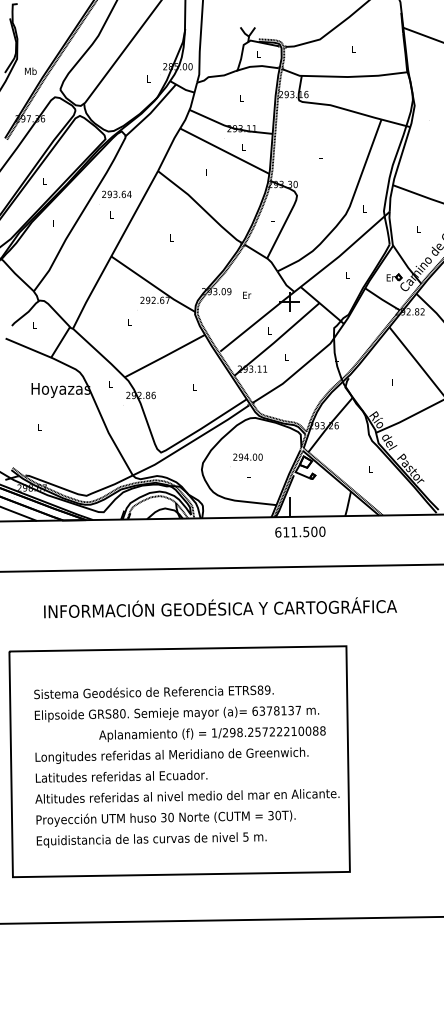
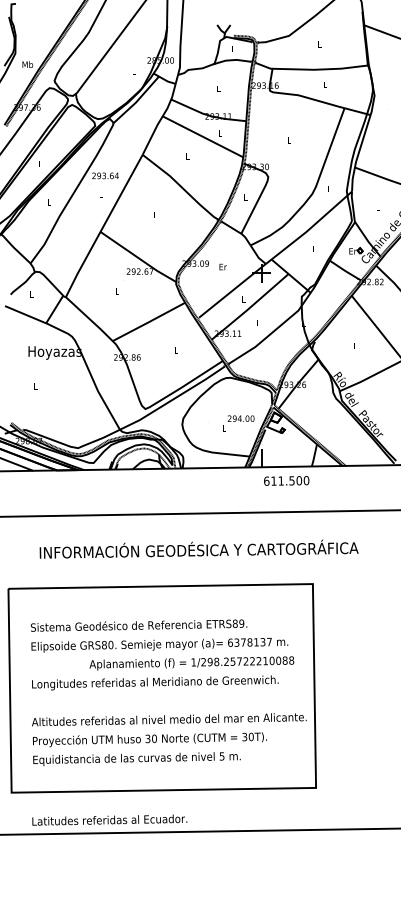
text: (247, 456) -> (240, 418), moved
text: (300, 531) -> (286, 480), moved
text: (121, 776) -> (109, 820), moved

